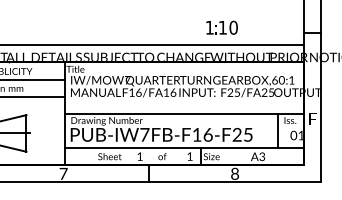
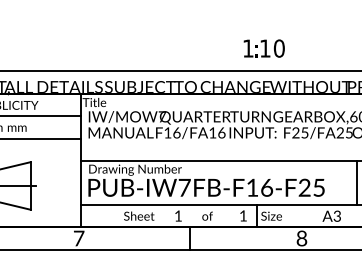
text: (221, 27) -> (263, 48), moved

